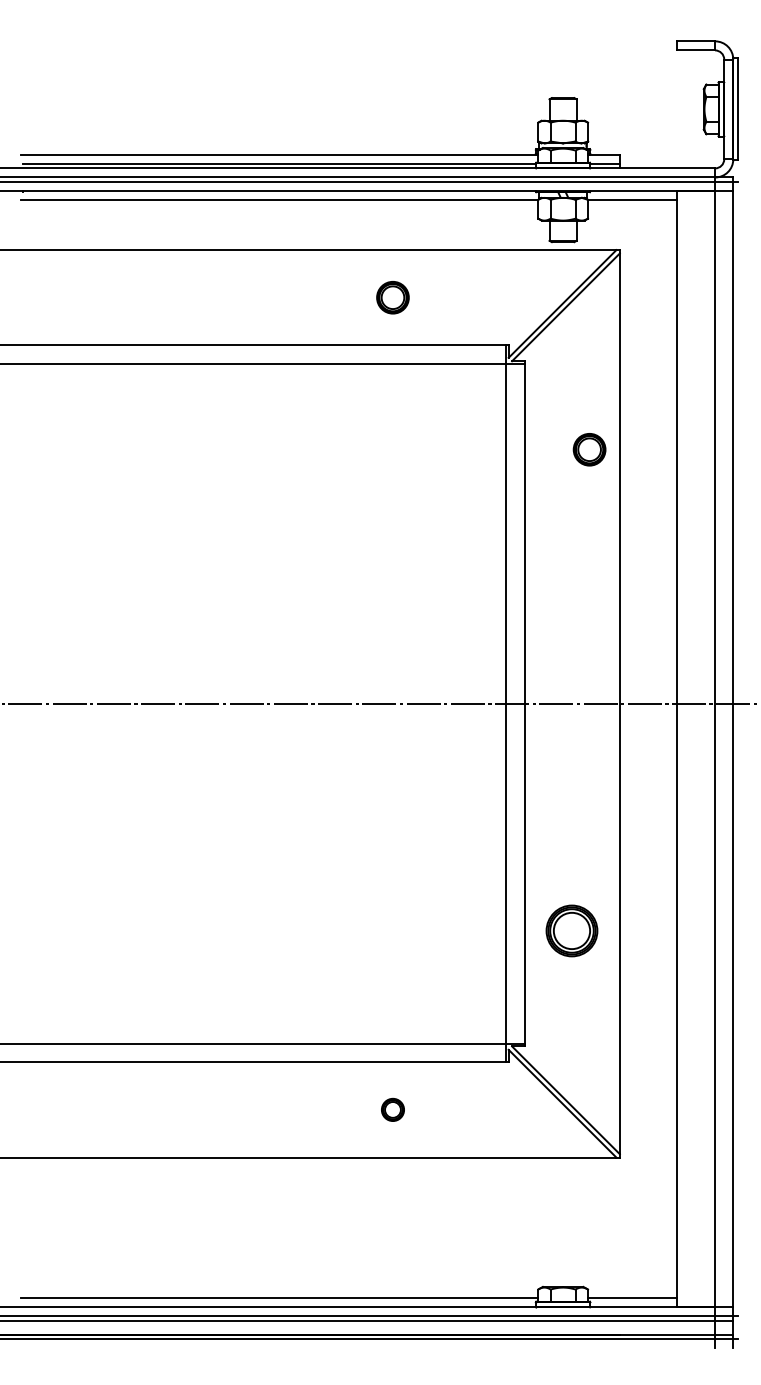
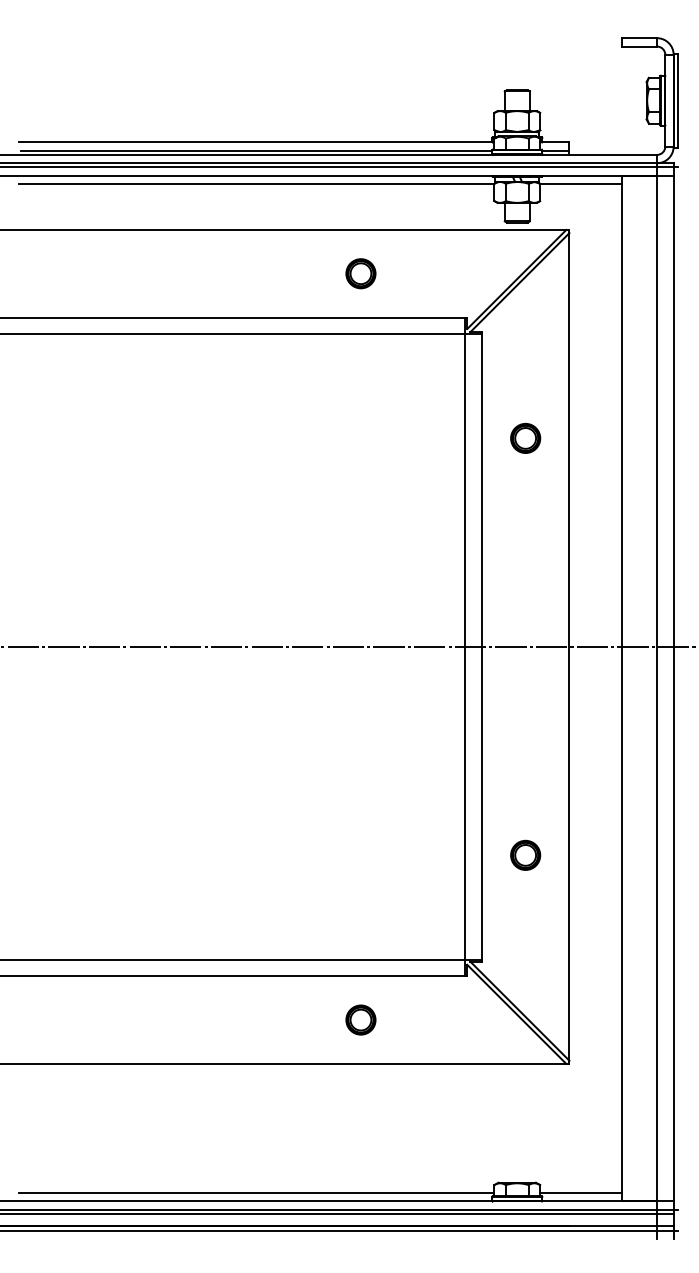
part: (589, 449) -> (525, 438), moved
part: (572, 929) -> (525, 854), size x0.62
part: (392, 1109) -> (360, 1019), size x1.43

